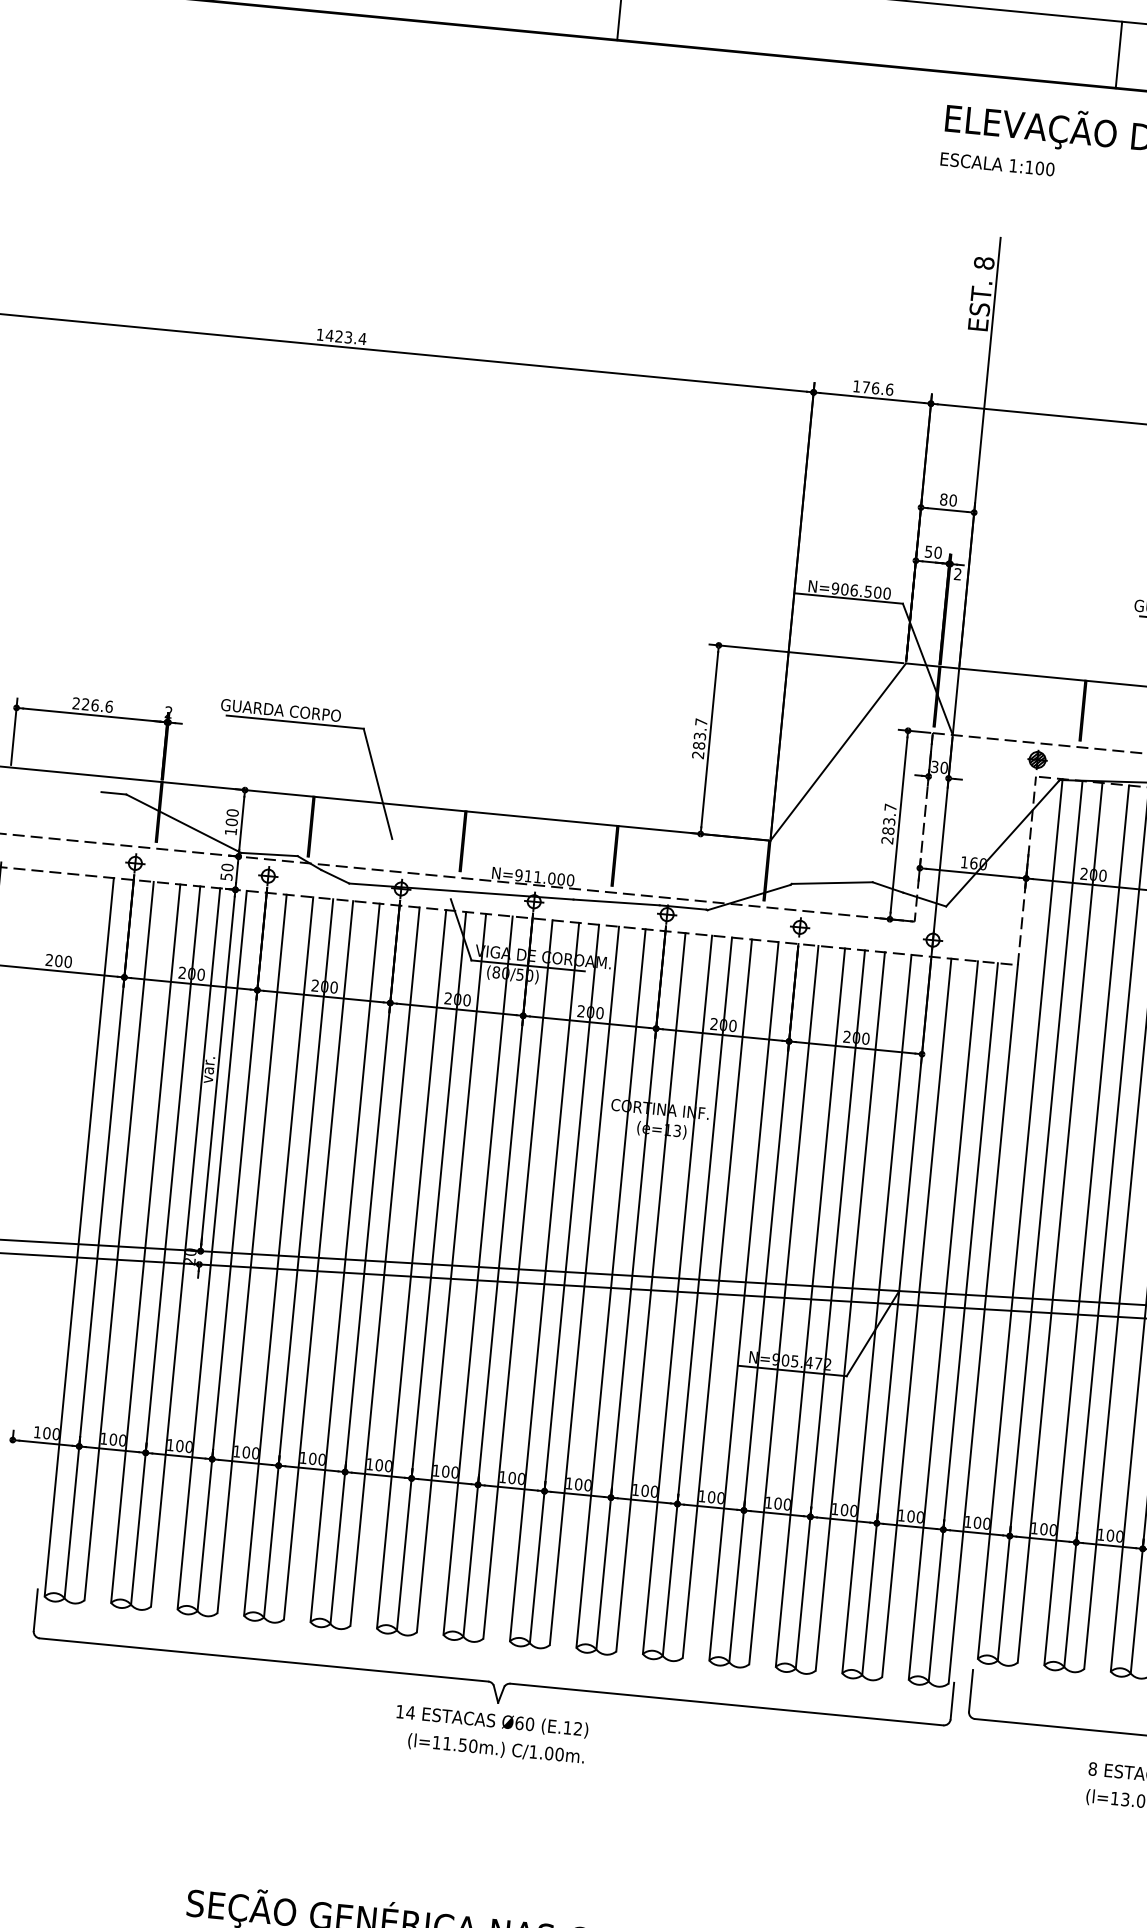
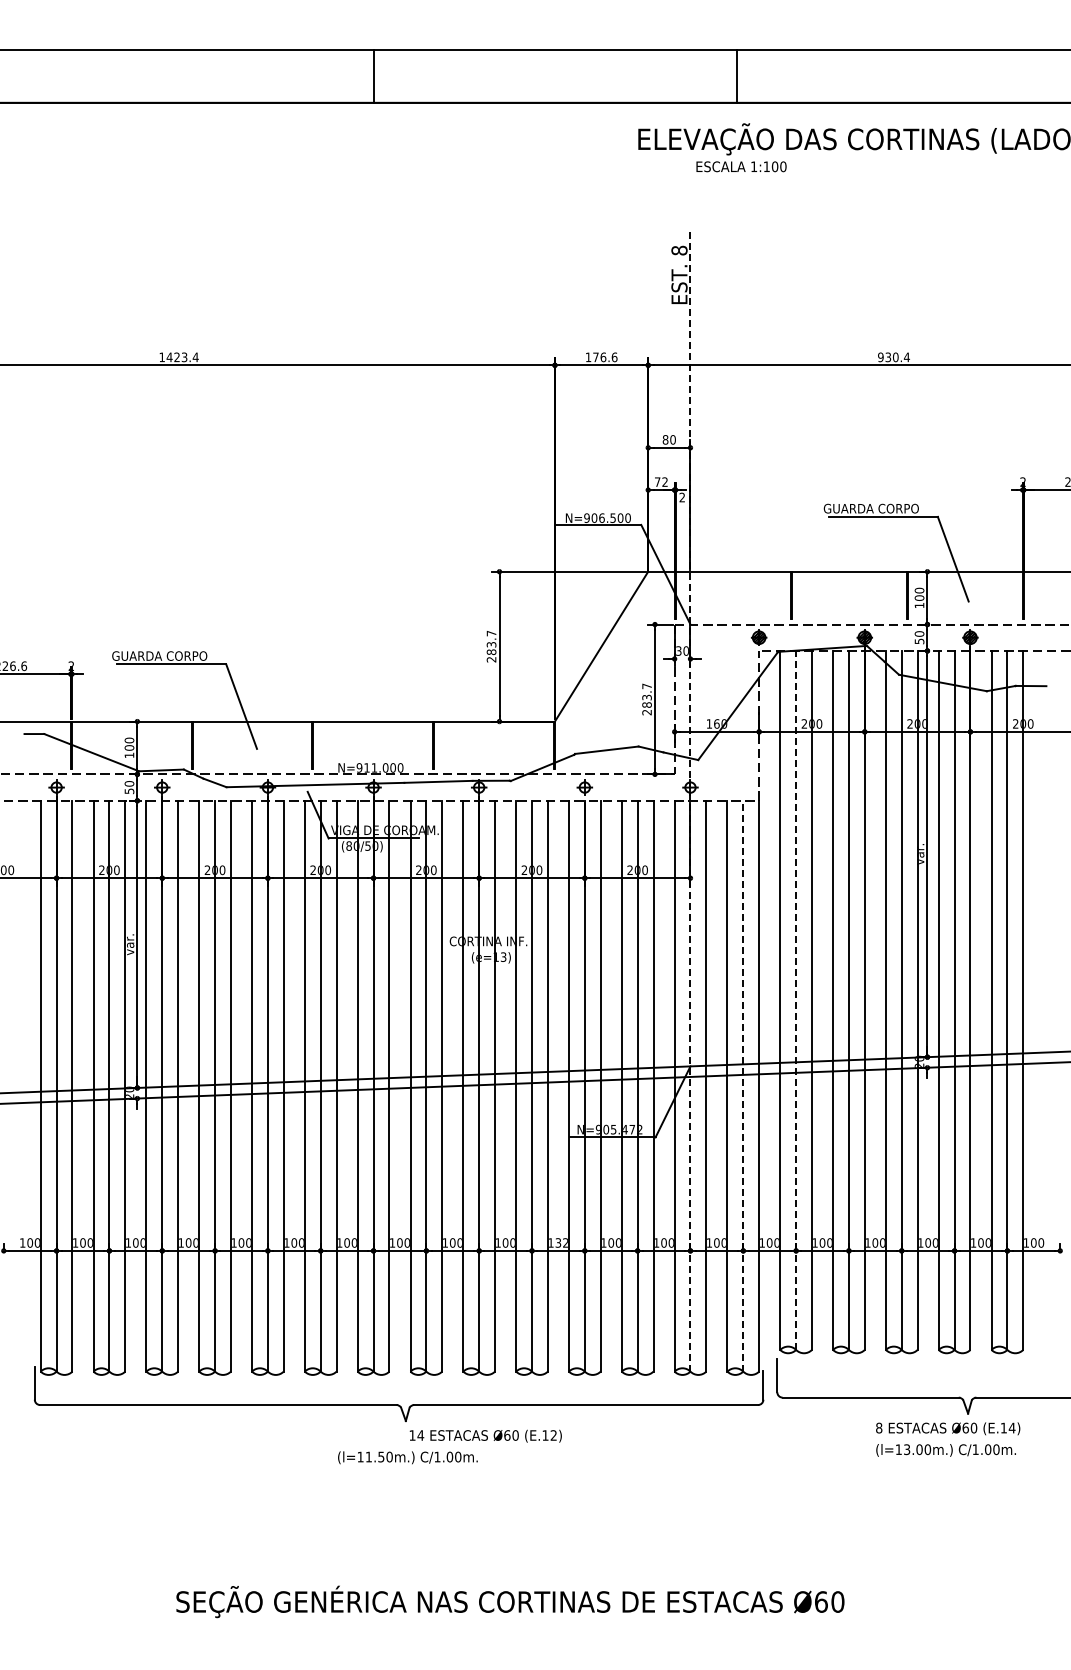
line: (1118, 54) -> (736, 76), moved
text: (997, 163) -> (741, 166), moved
text: (933, 551) -> (661, 481), 50 -> 72
line: (931, 956) -> (690, 800), solid -> dashed
line: (1040, 1219) -> (796, 999), solid -> dashed
line: (963, 1321) -> (743, 1085), solid -> dashed
text: (715, 1497) -> (561, 1242), 100 -> 132
text: (492, 1720) -> (485, 1435), moved

